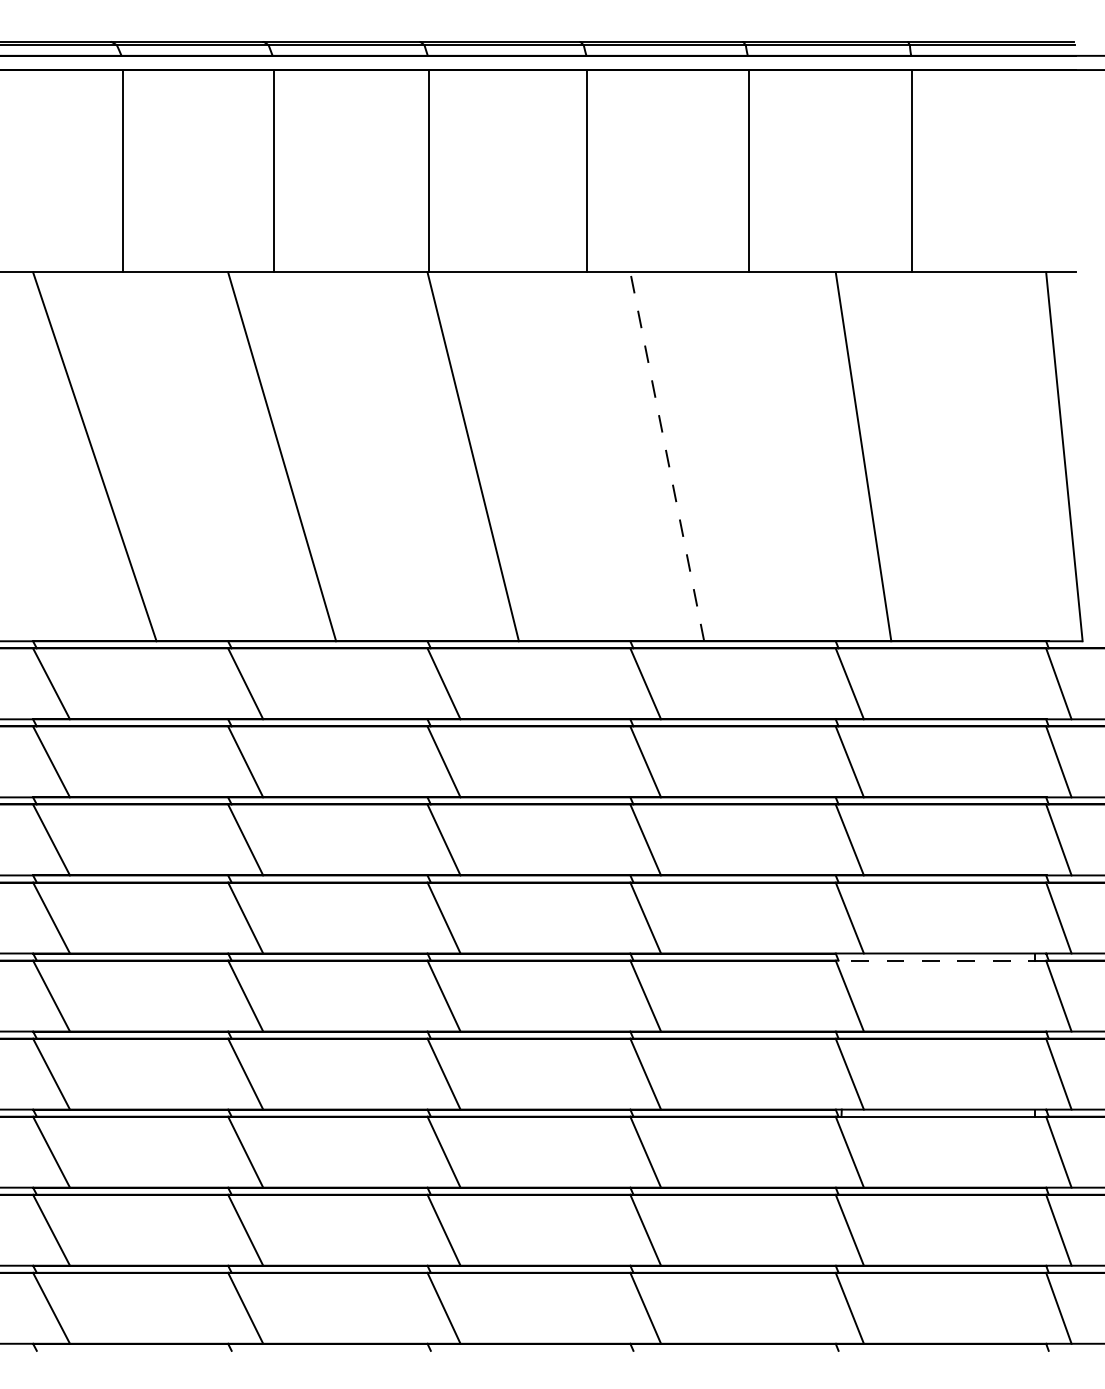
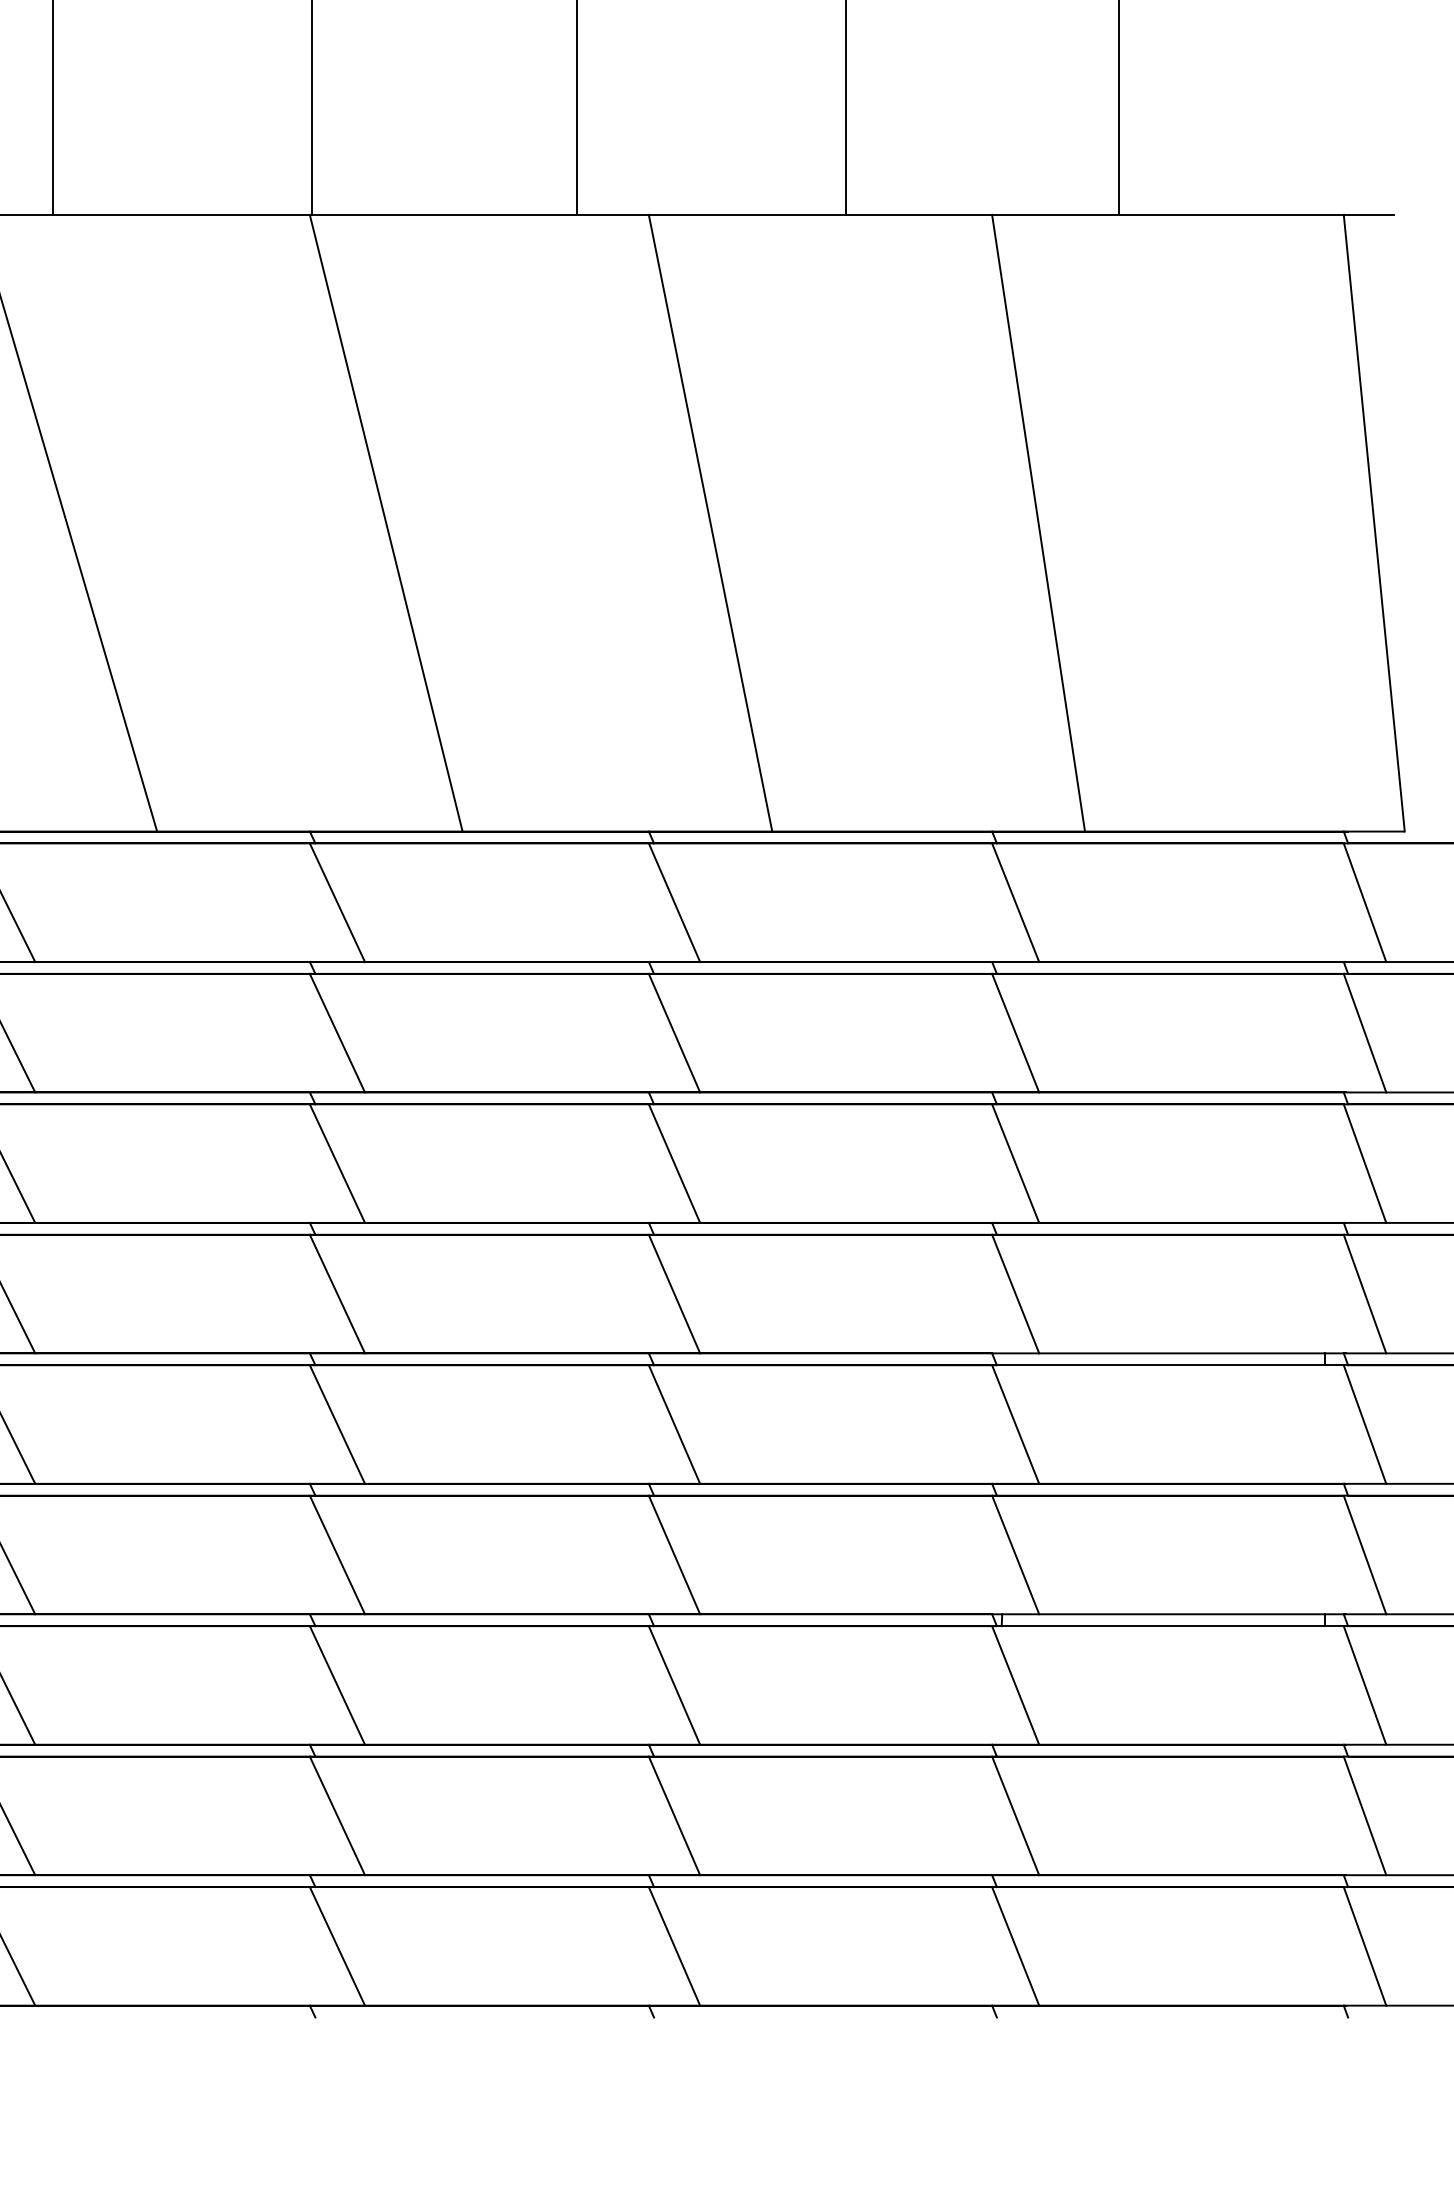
line: (667, 456) -> (710, 522), dashed -> solid
line: (940, 960) -> (1167, 1365), dashed -> solid

